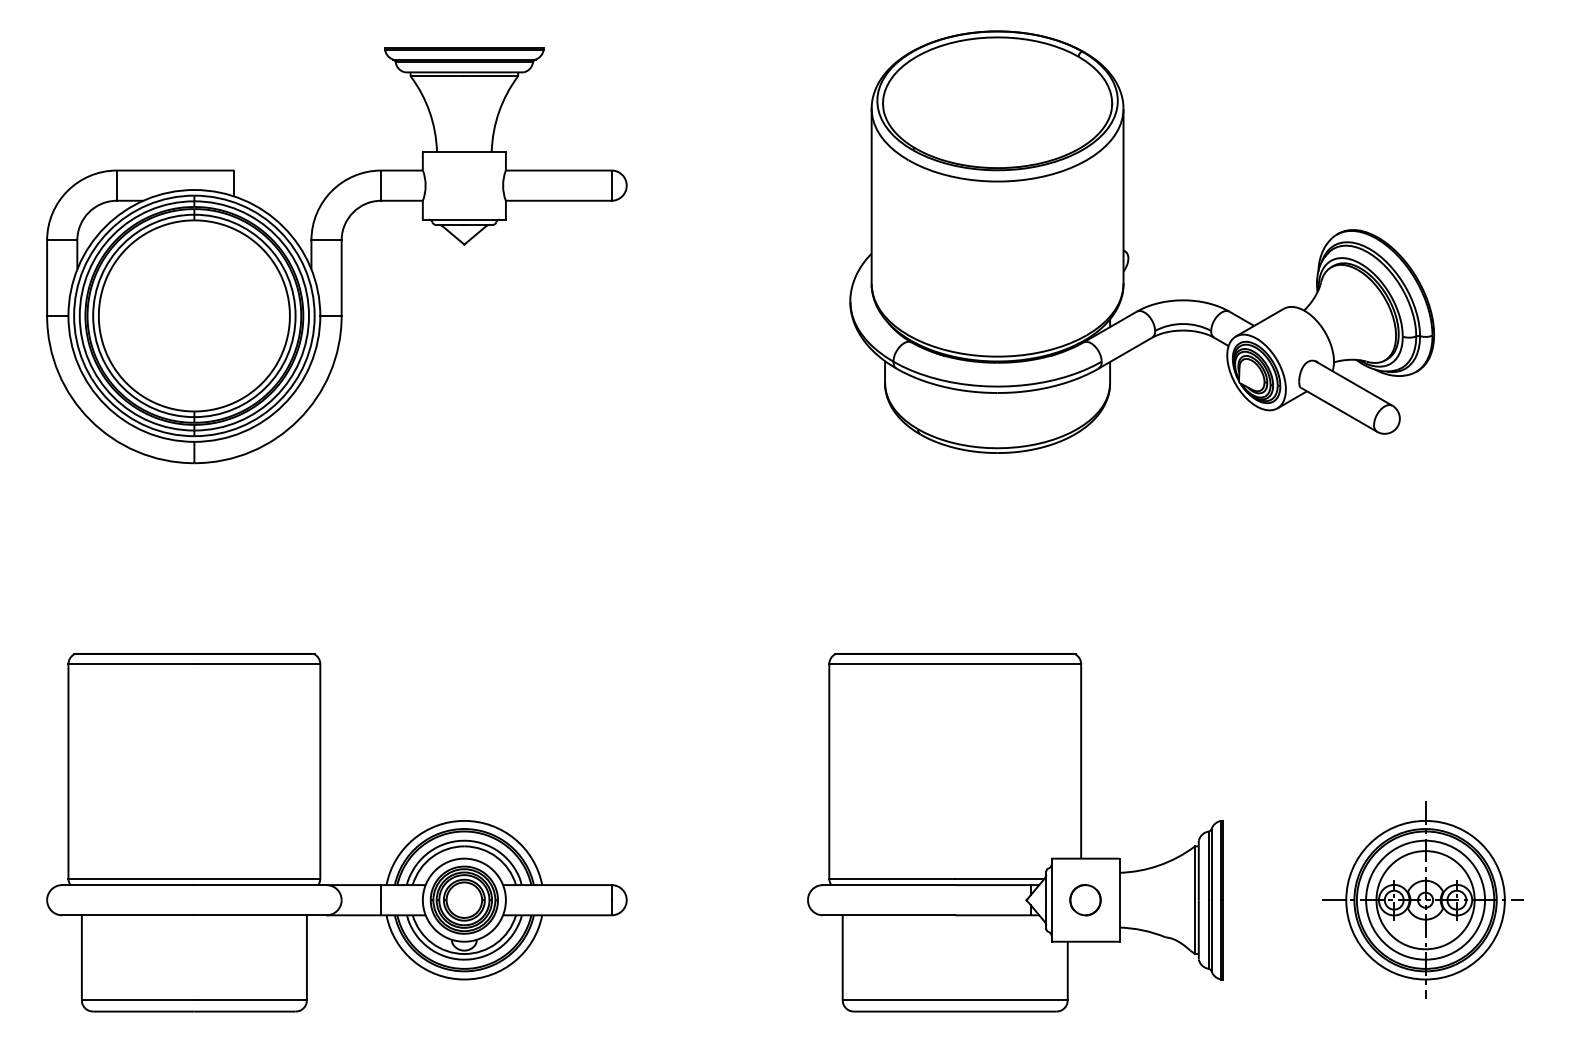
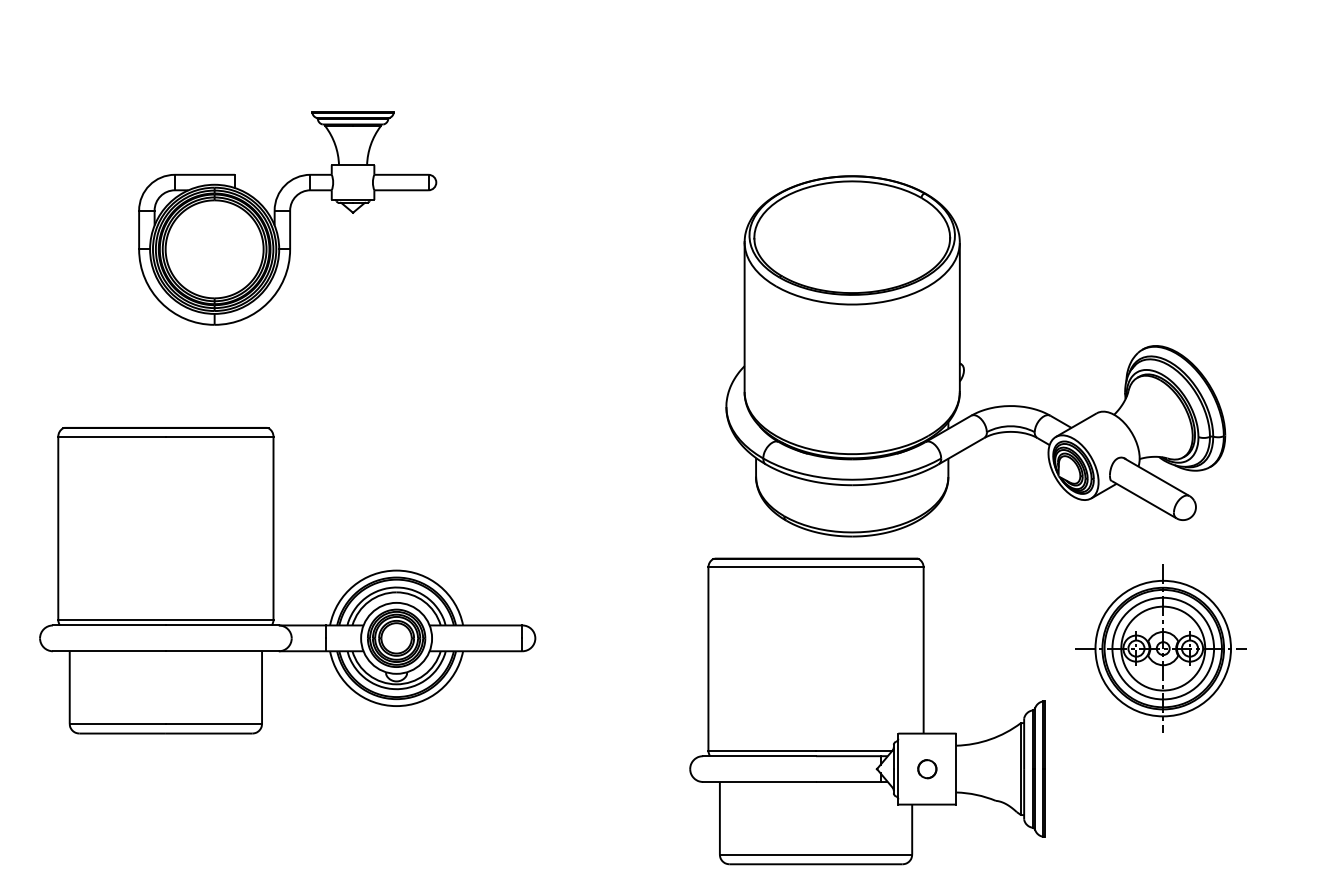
part: (1124, 241) -> (960, 355), moved
part: (336, 255) -> (287, 218), size x0.6
part: (321, 832) -> (274, 580), moved
part: (1422, 899) -> (1160, 648), moved
part: (1085, 900) -> (927, 769), size x0.7

